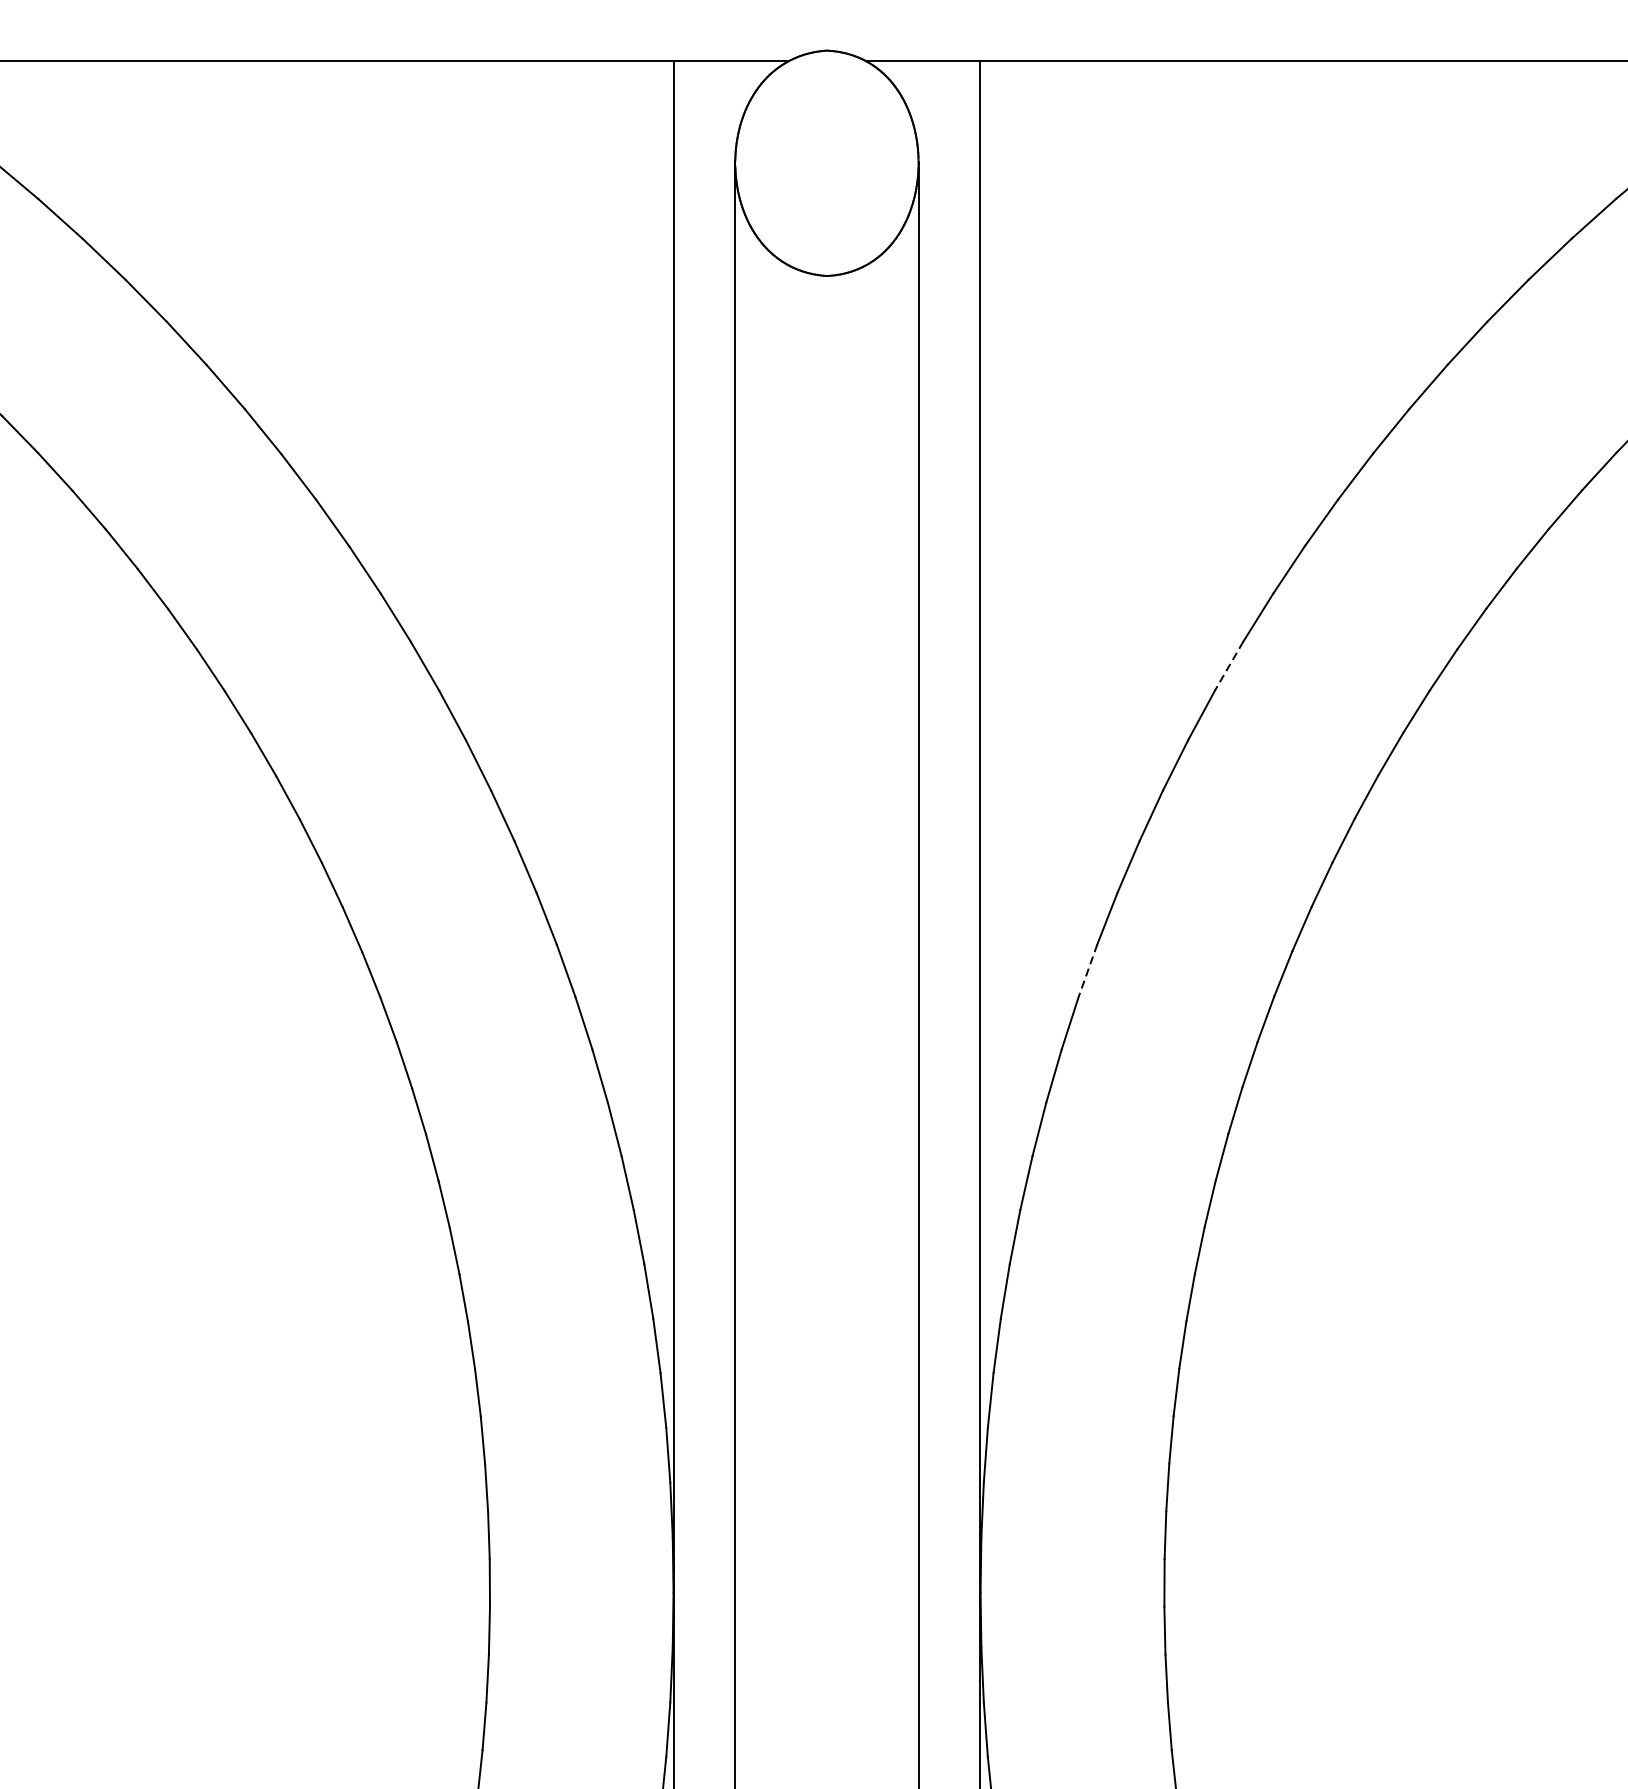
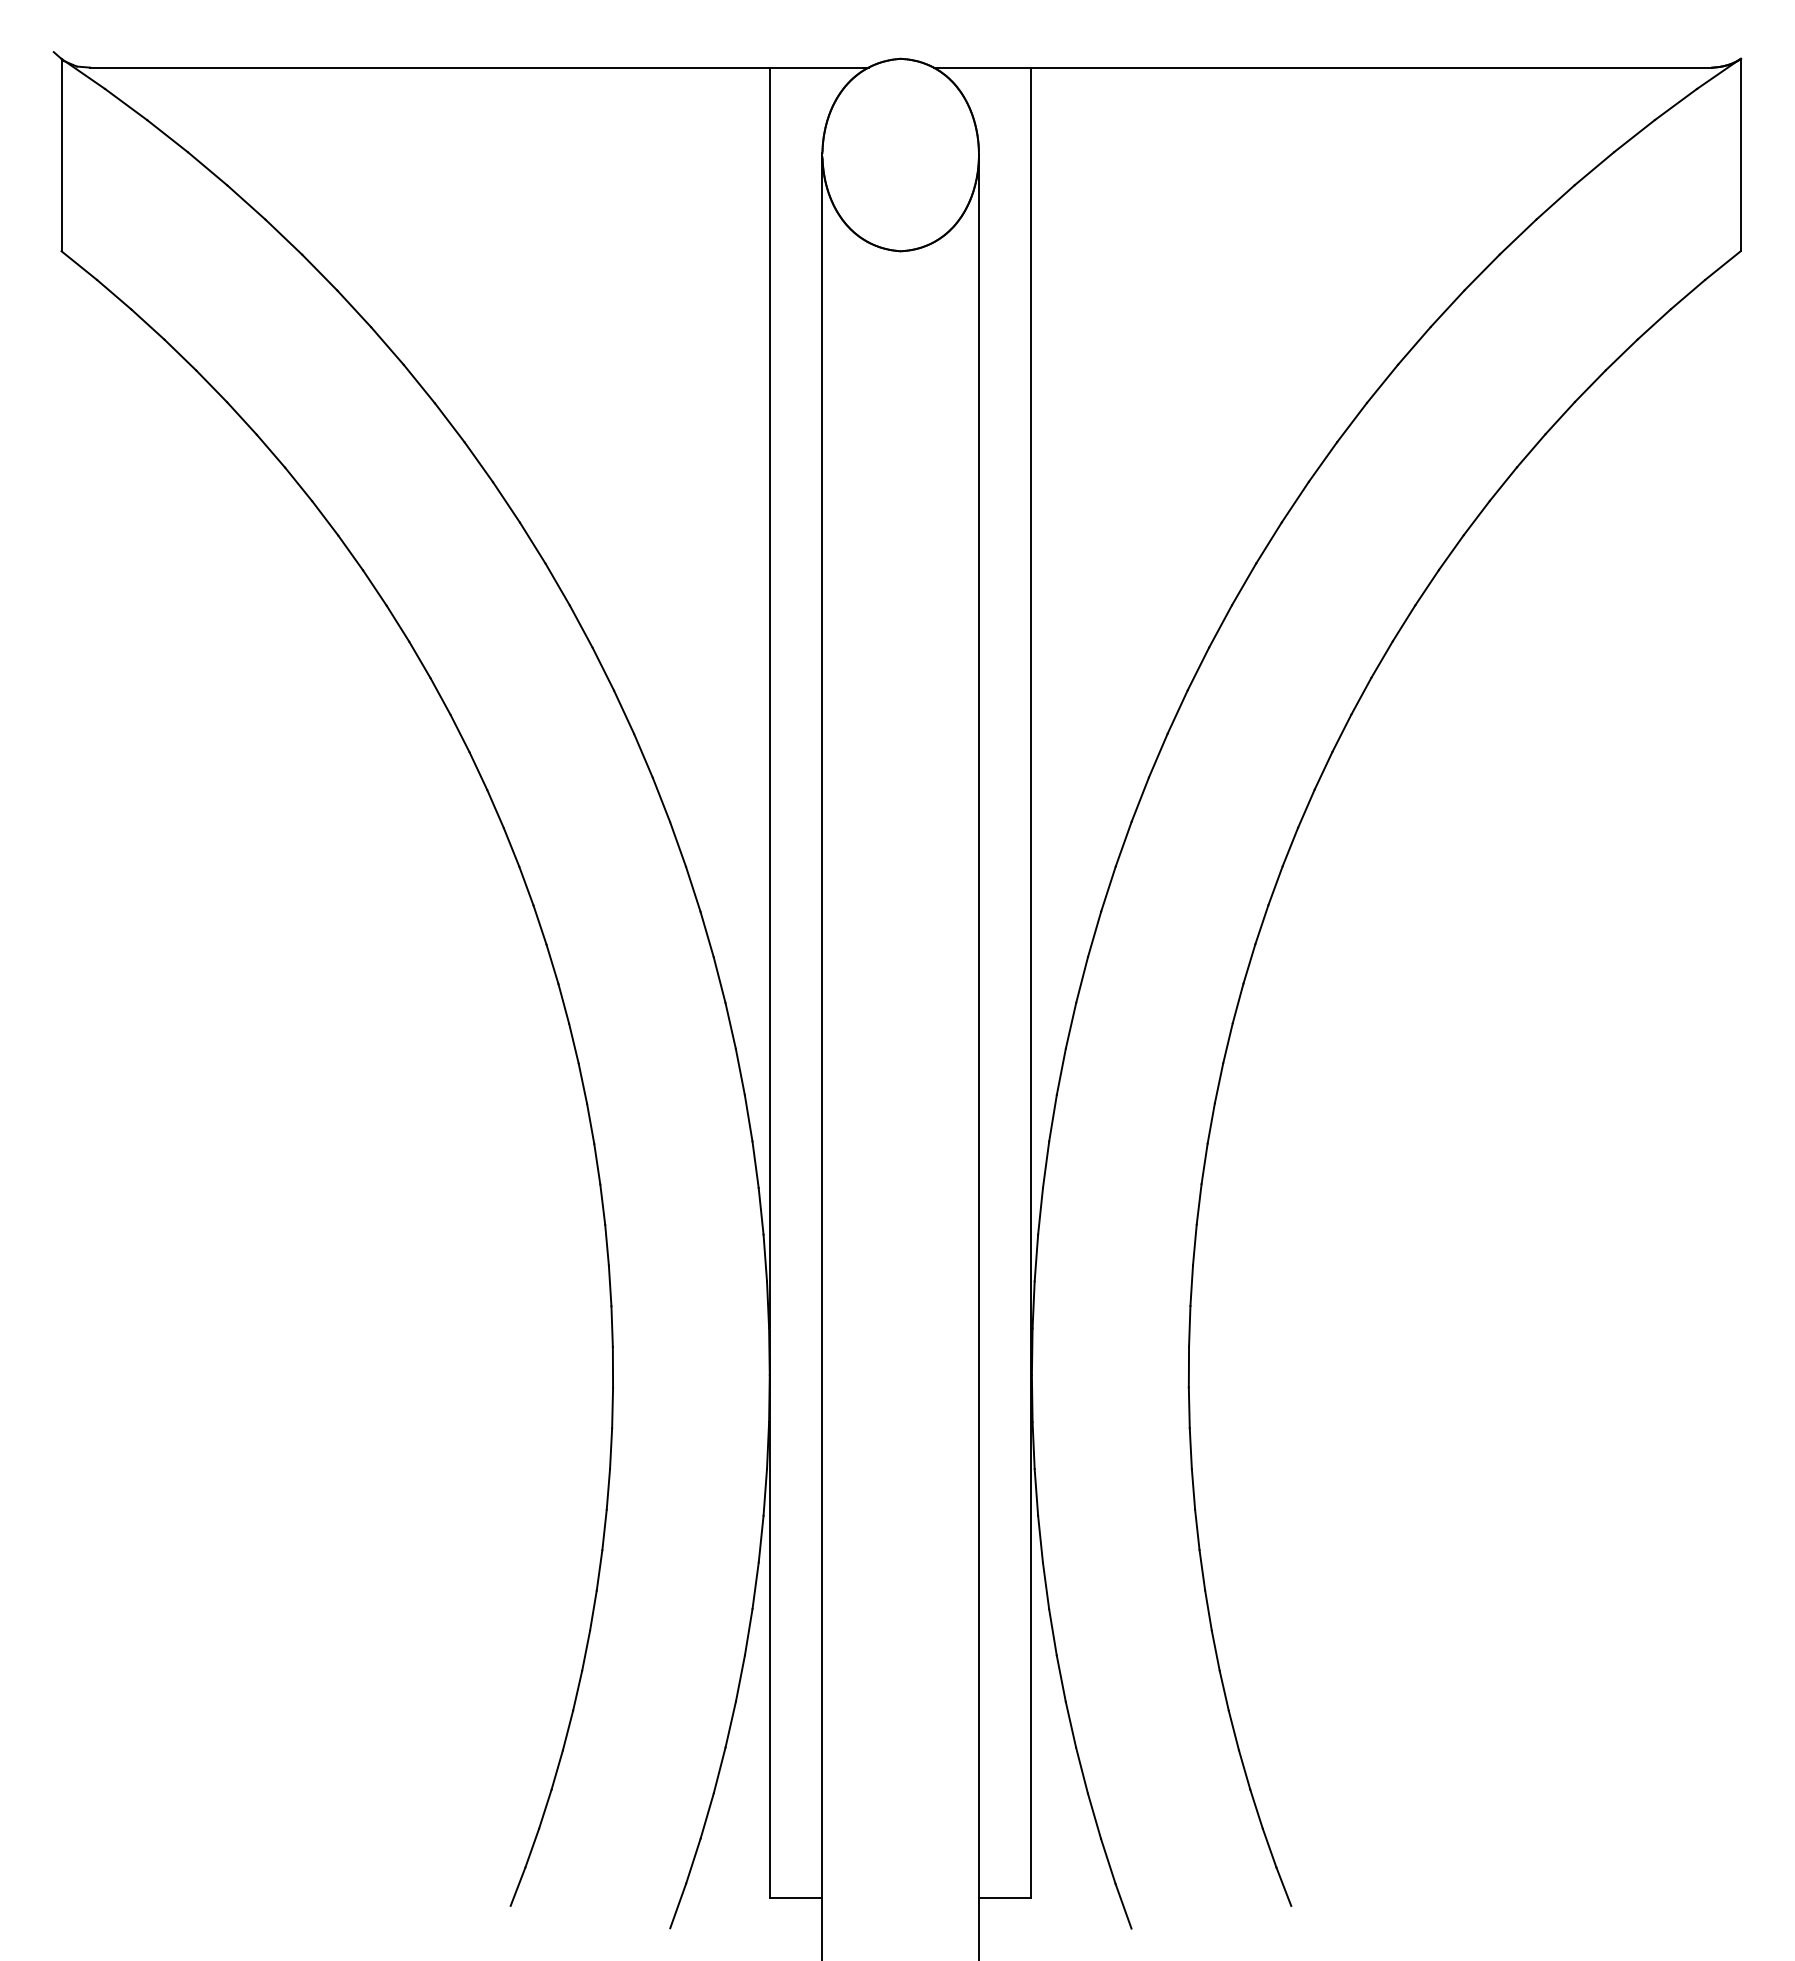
line: (1228, 666) -> (1243, 584), dashed -> solid
line: (1087, 970) -> (1123, 844), dashed -> solid

